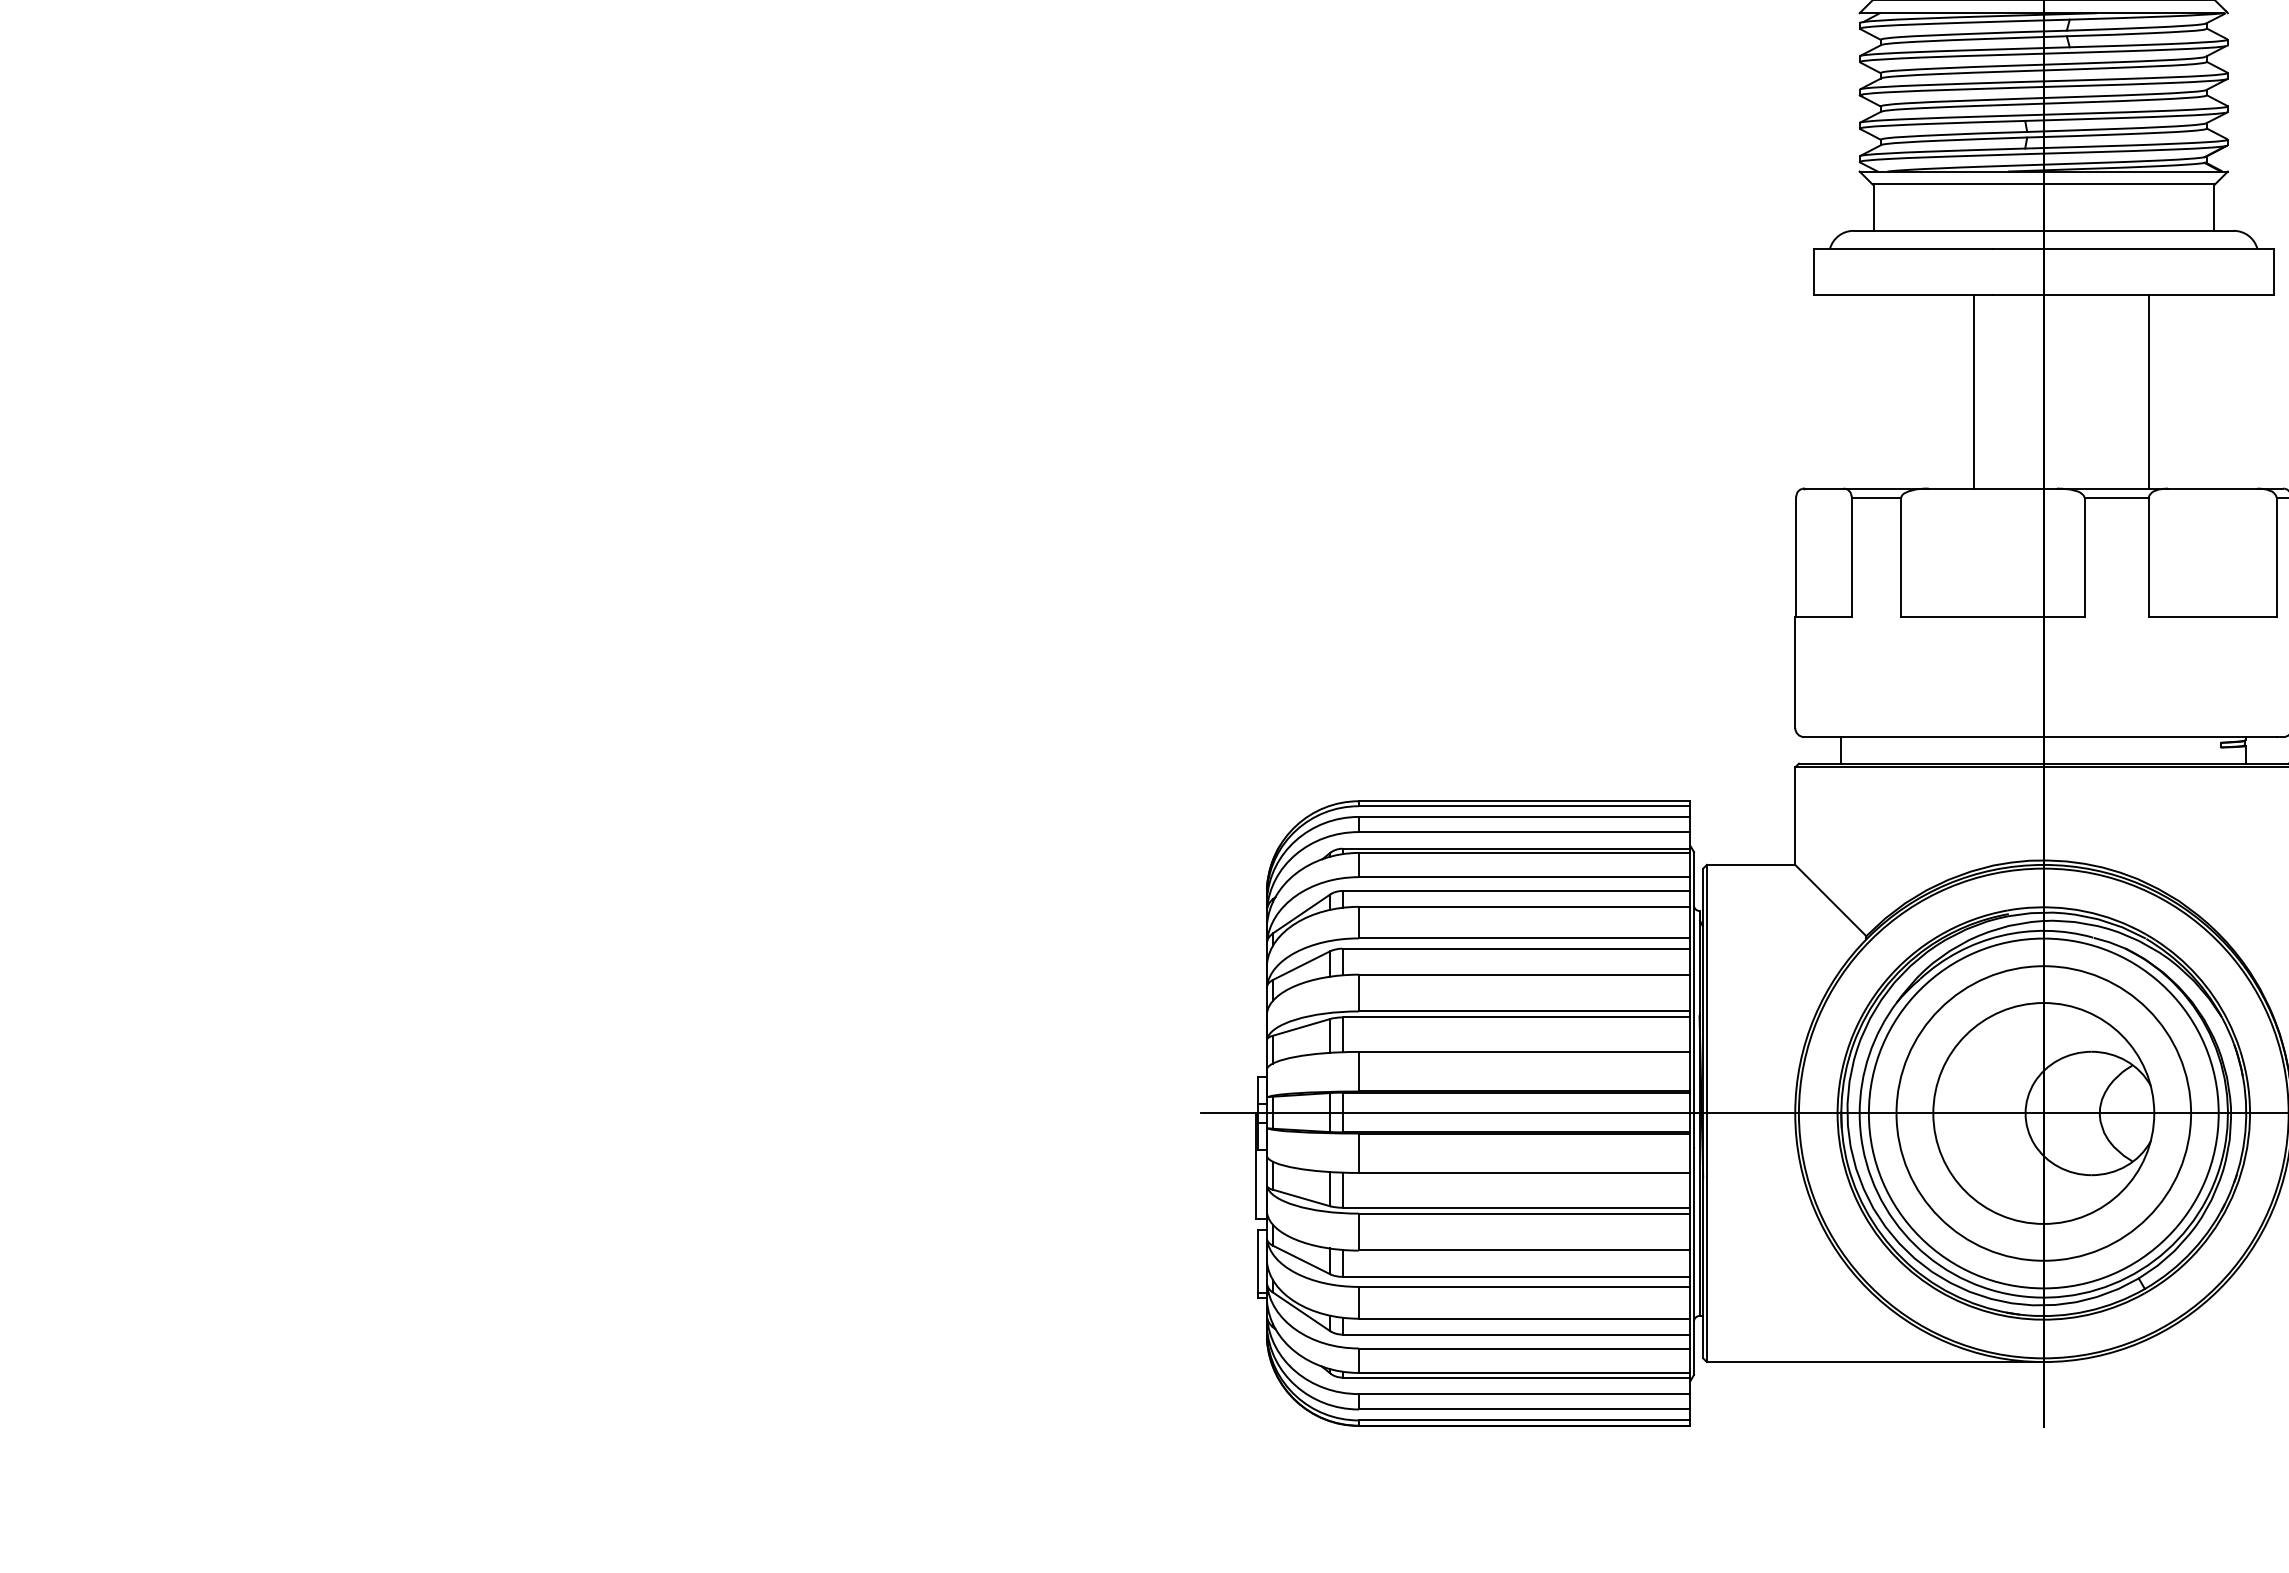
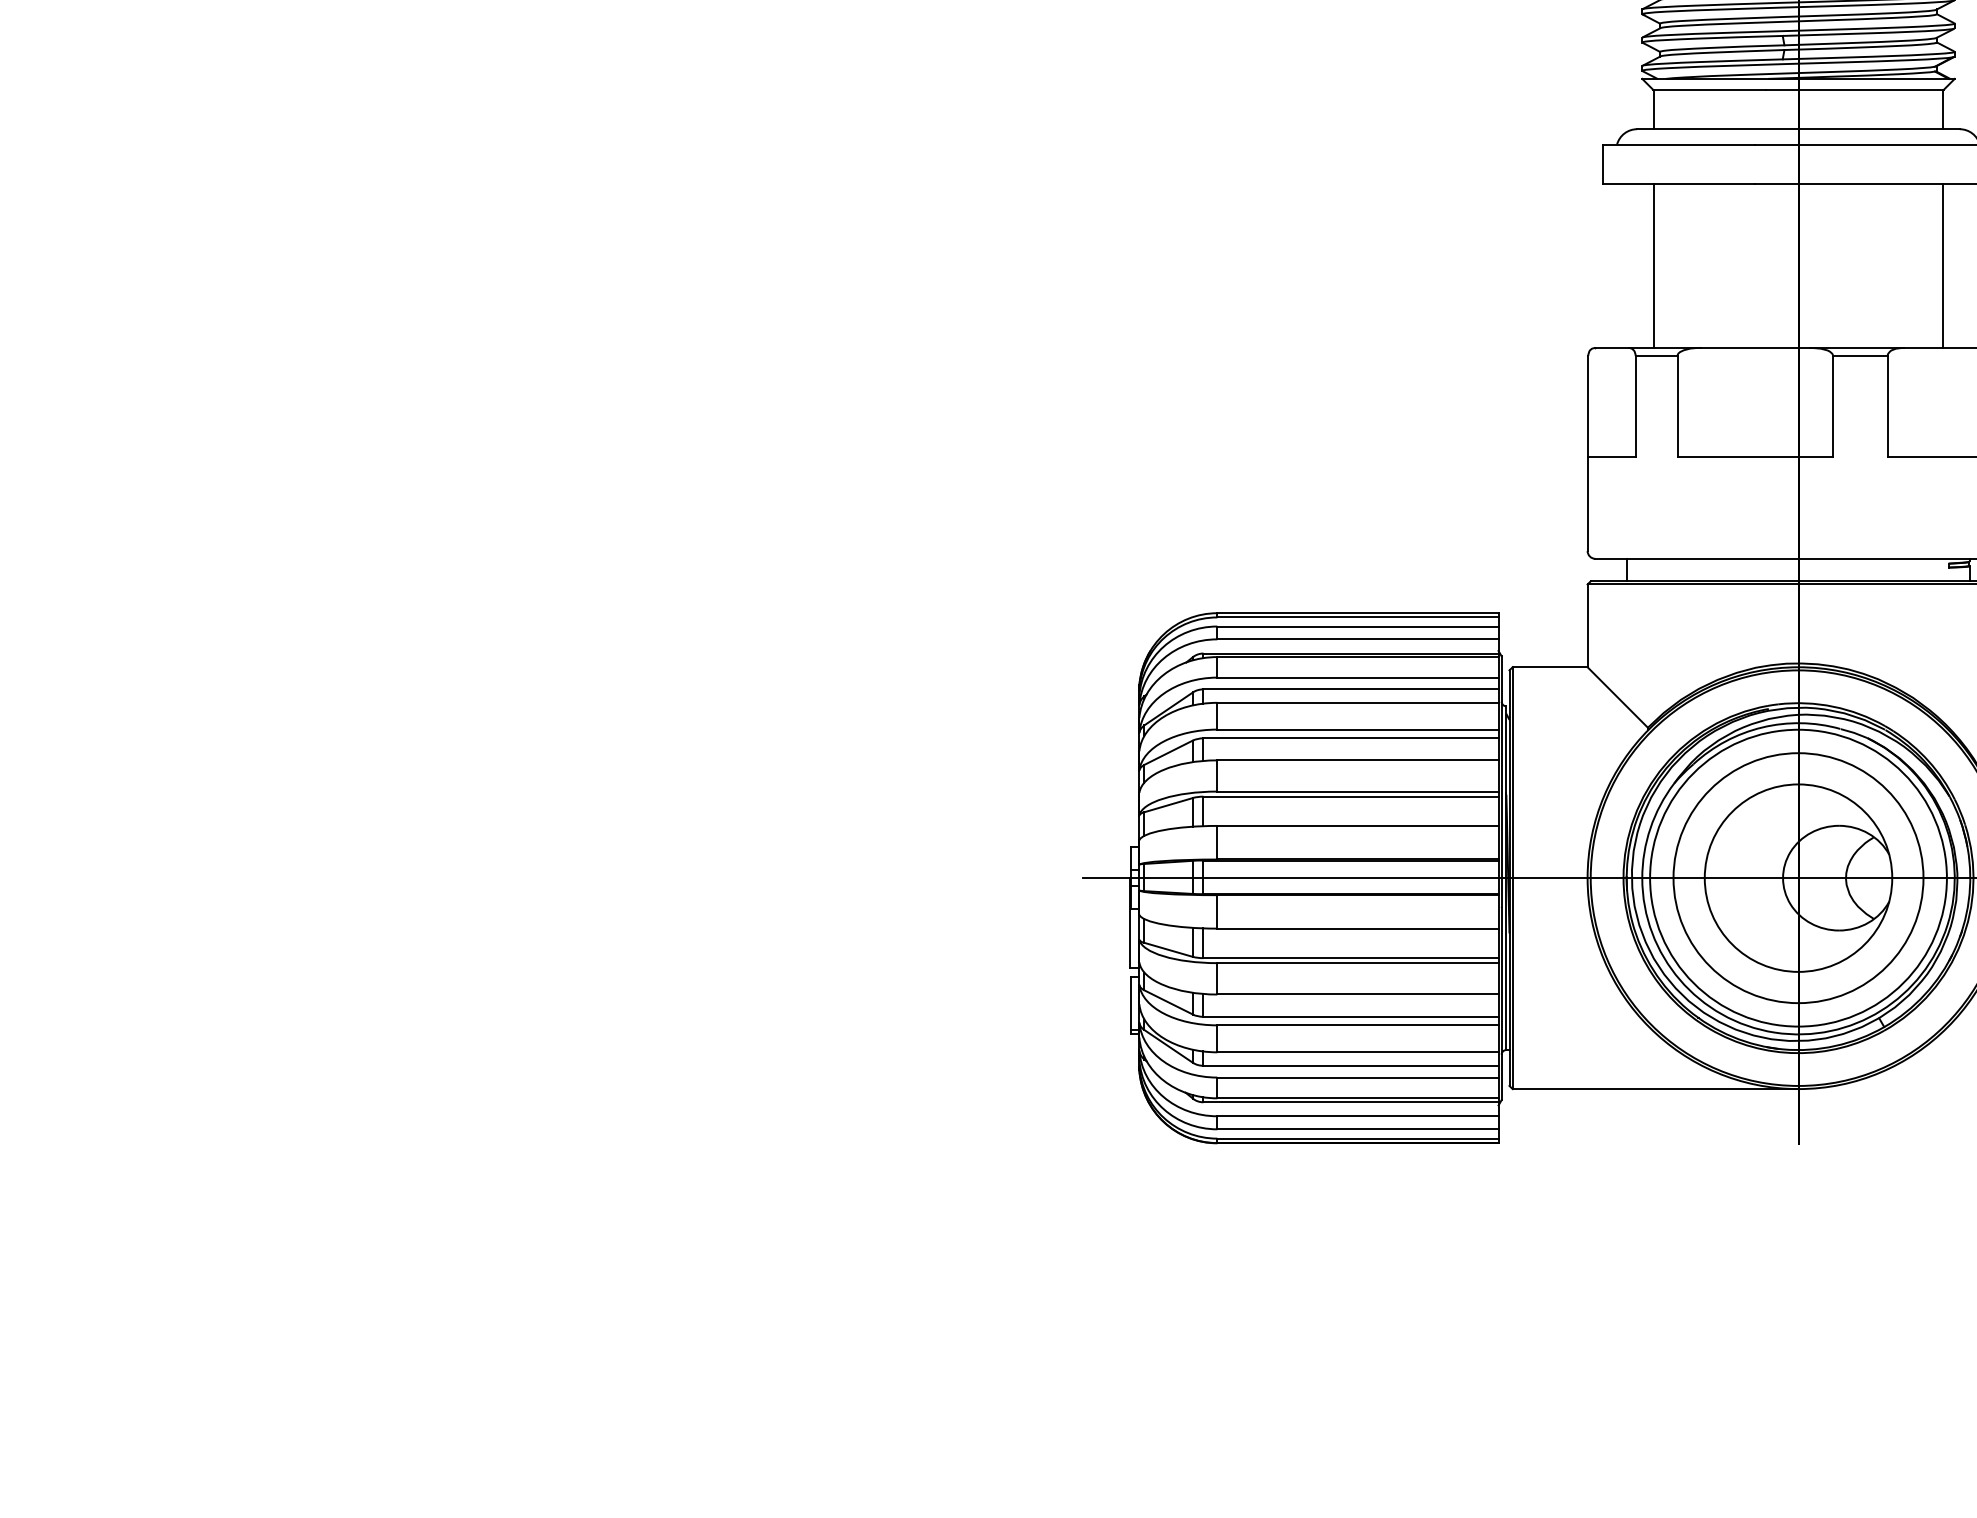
line: (1974, 391) -> (1654, 265), moved
line: (2148, 391) -> (1942, 265), moved

